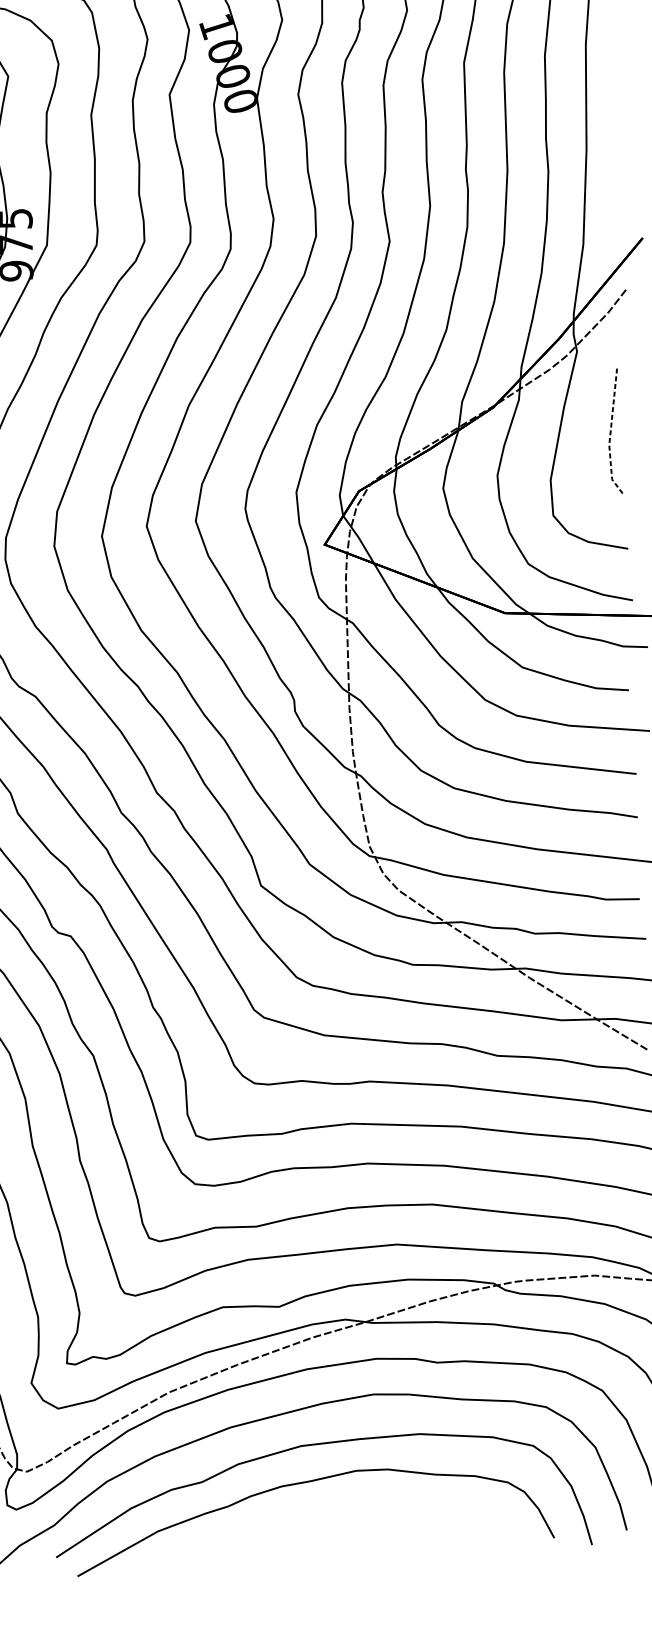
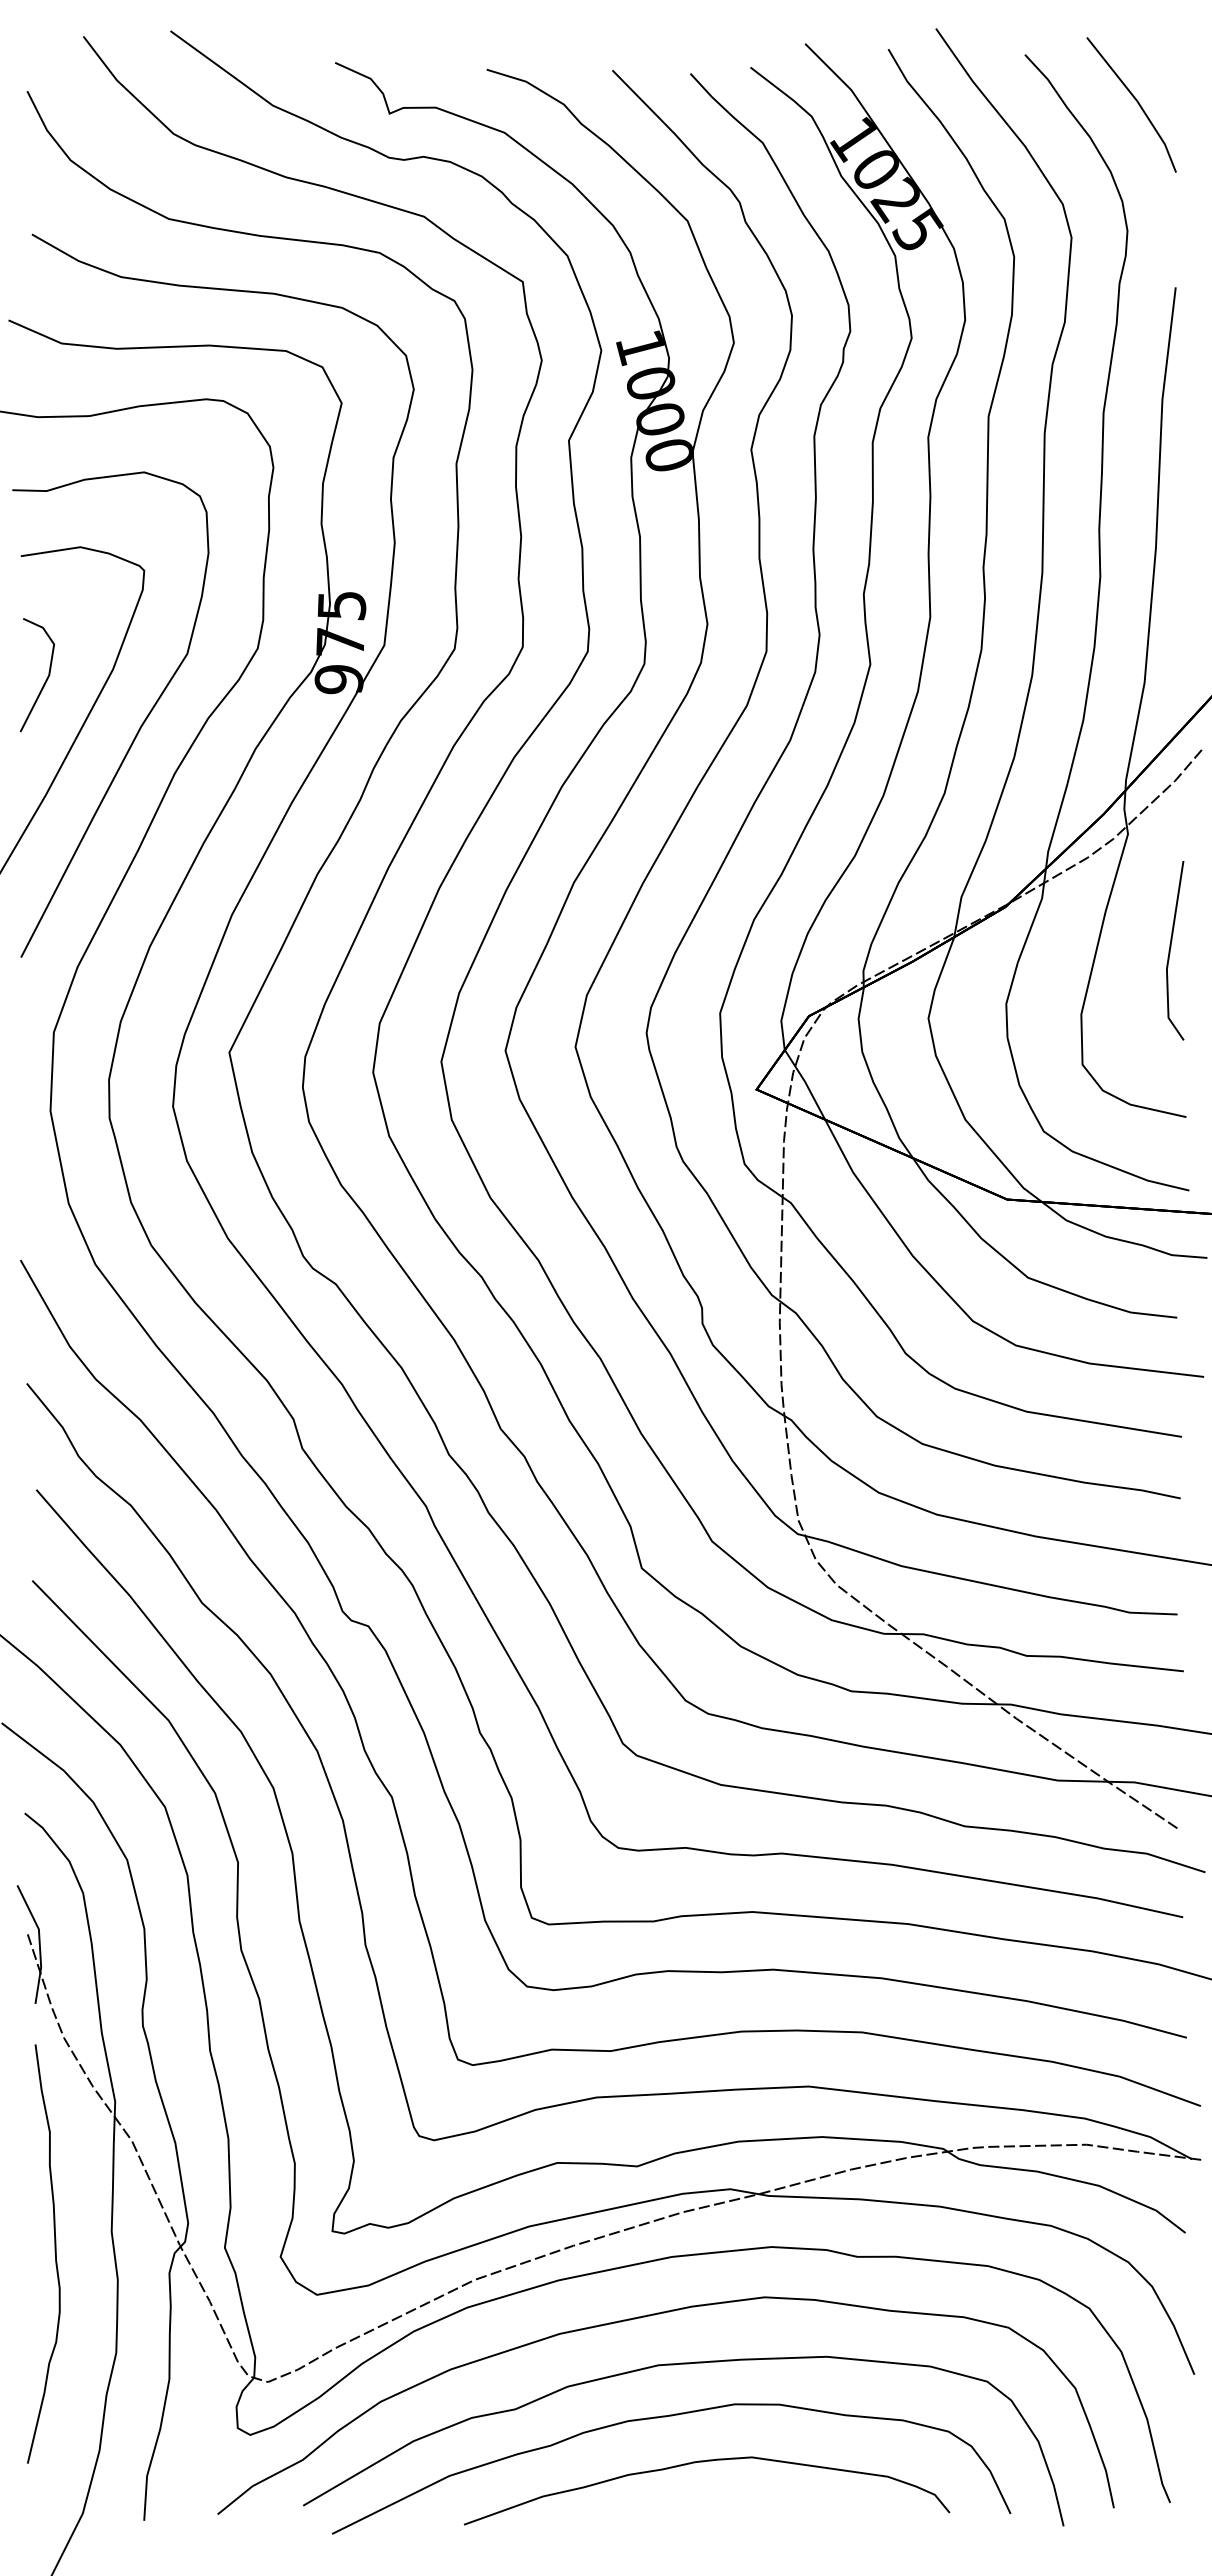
line: (610, 434) -> (1169, 954), dashed -> solid
curve: (336, 1512) -> (703, 2462), added

